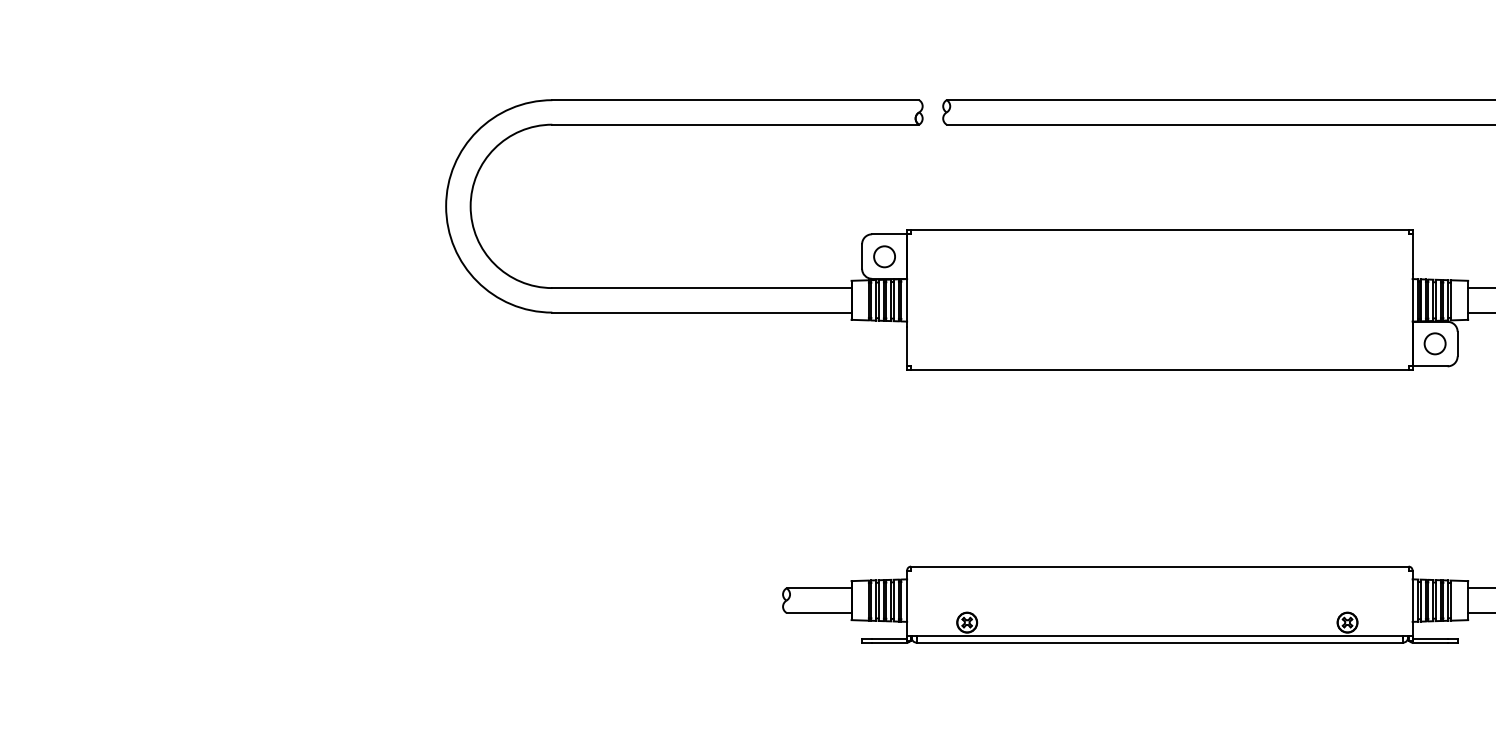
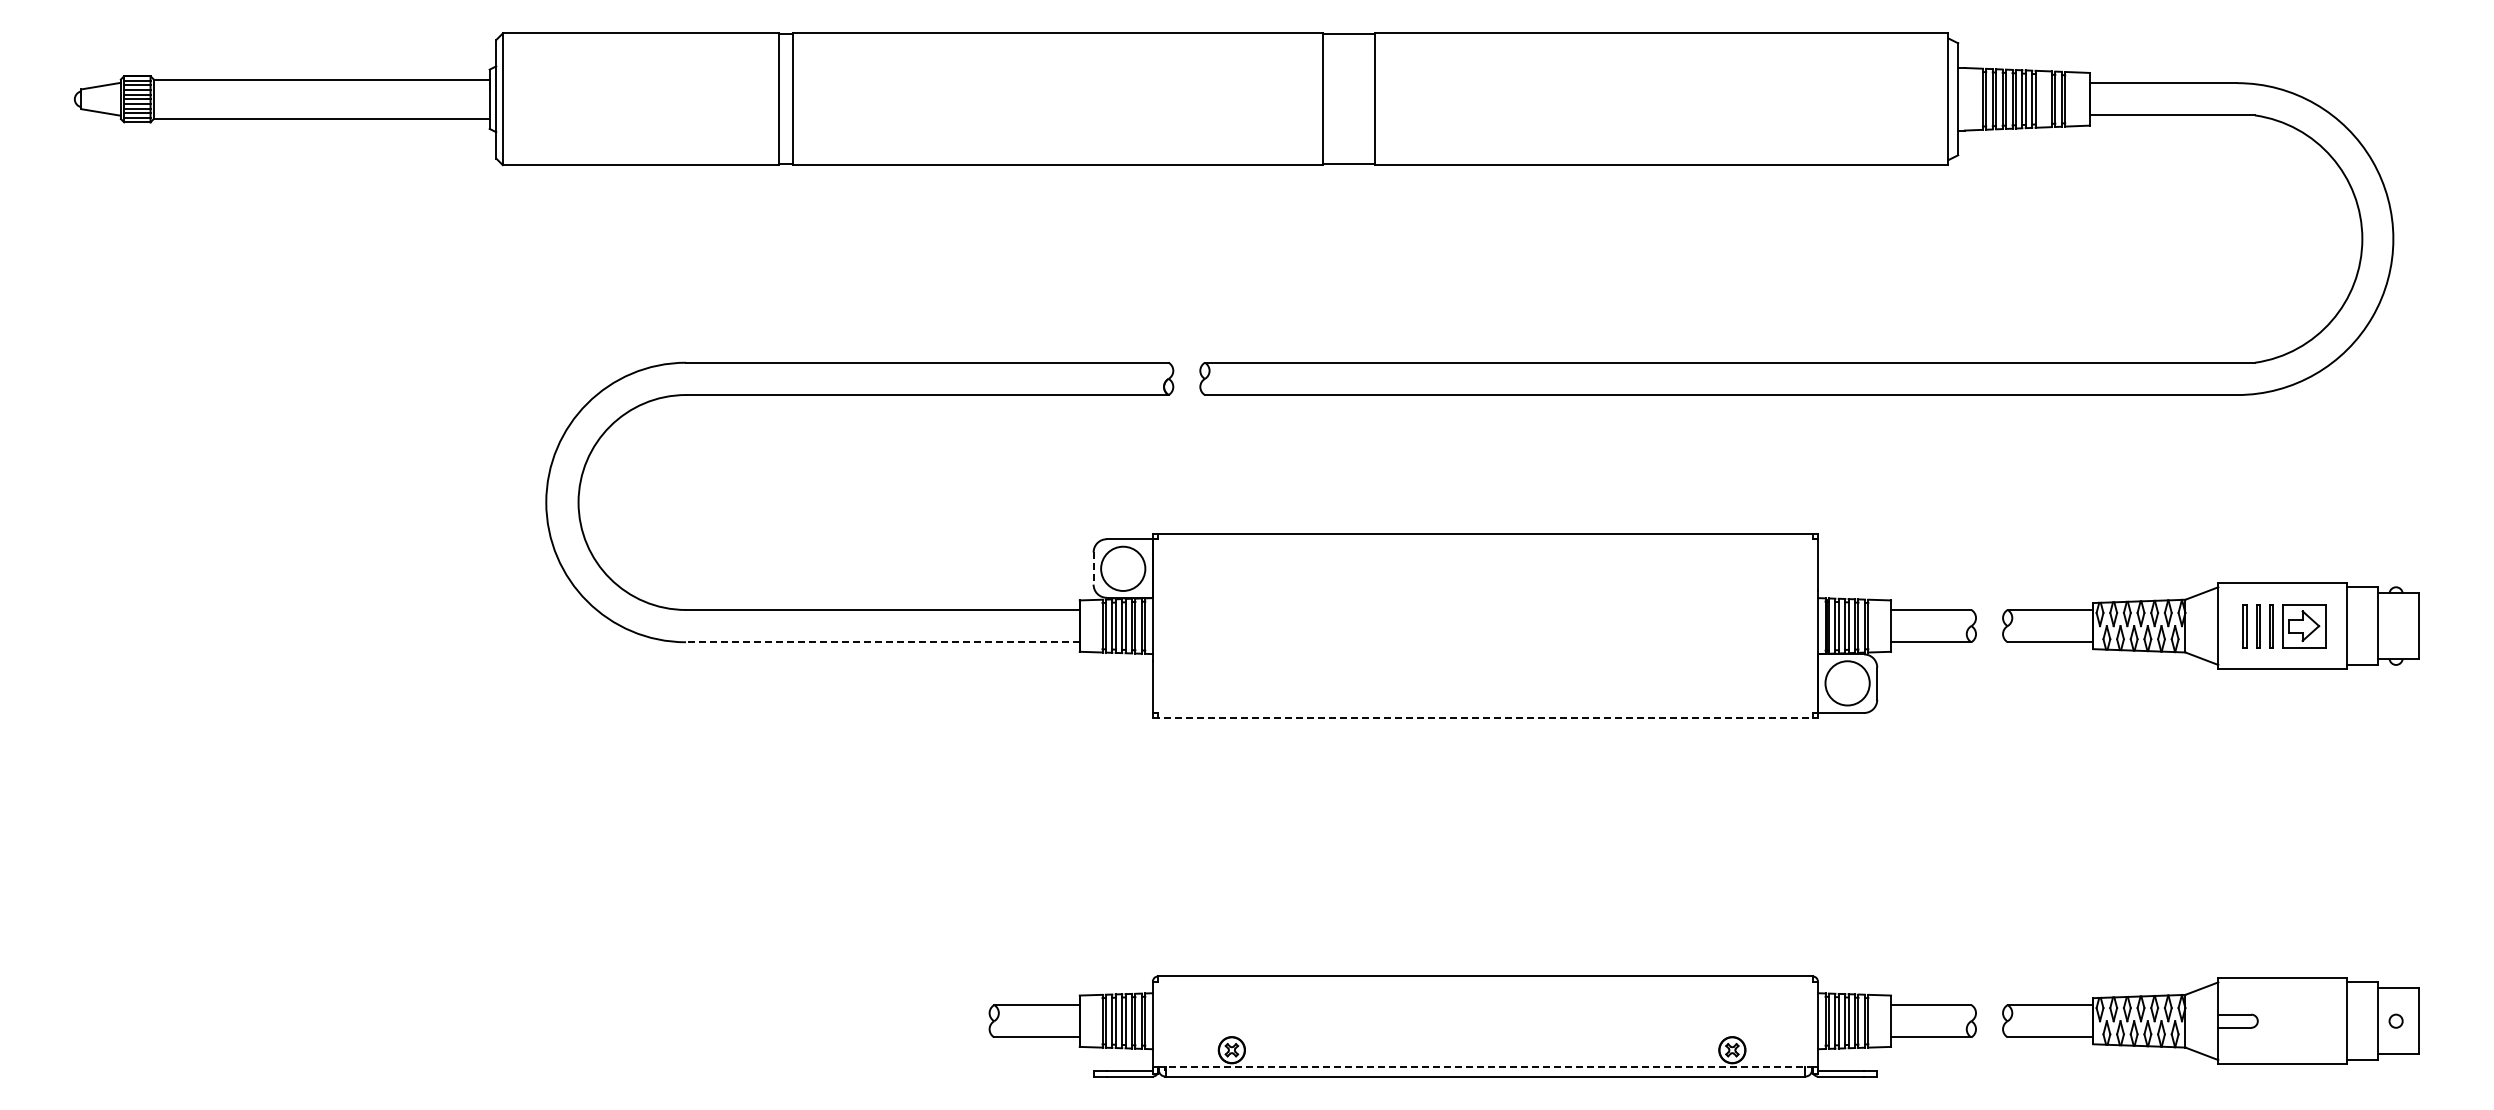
circle: (884, 256) -> (1123, 568), size x1.6
line: (862, 257) -> (1093, 569), solid -> dashed
line: (701, 312) -> (882, 642), solid -> dashed
circle: (1435, 343) -> (1847, 683), size x1.6
line: (1159, 370) -> (1485, 718), solid -> dashed
line: (1159, 635) -> (1485, 1067), solid -> dashed

